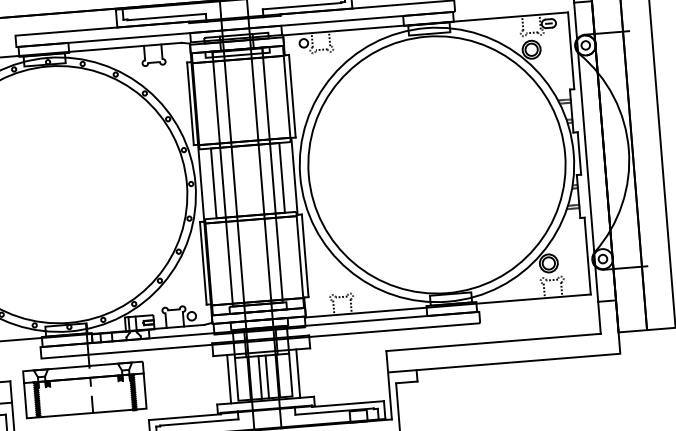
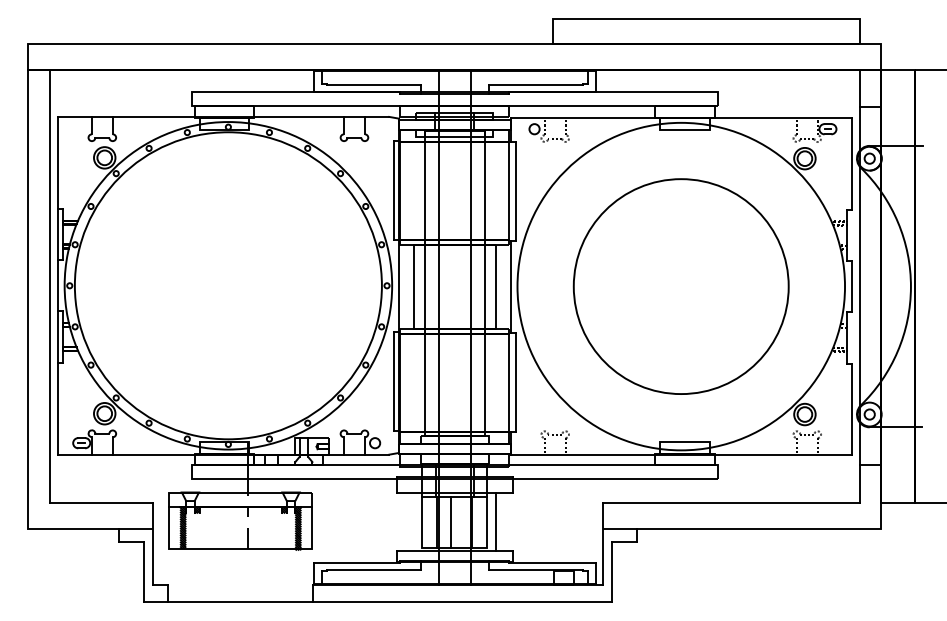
circle: (436, 164) -> (680, 286), size x0.7
line: (267, 376) -> (459, 522), removed
line: (229, 379) -> (413, 521), removed

